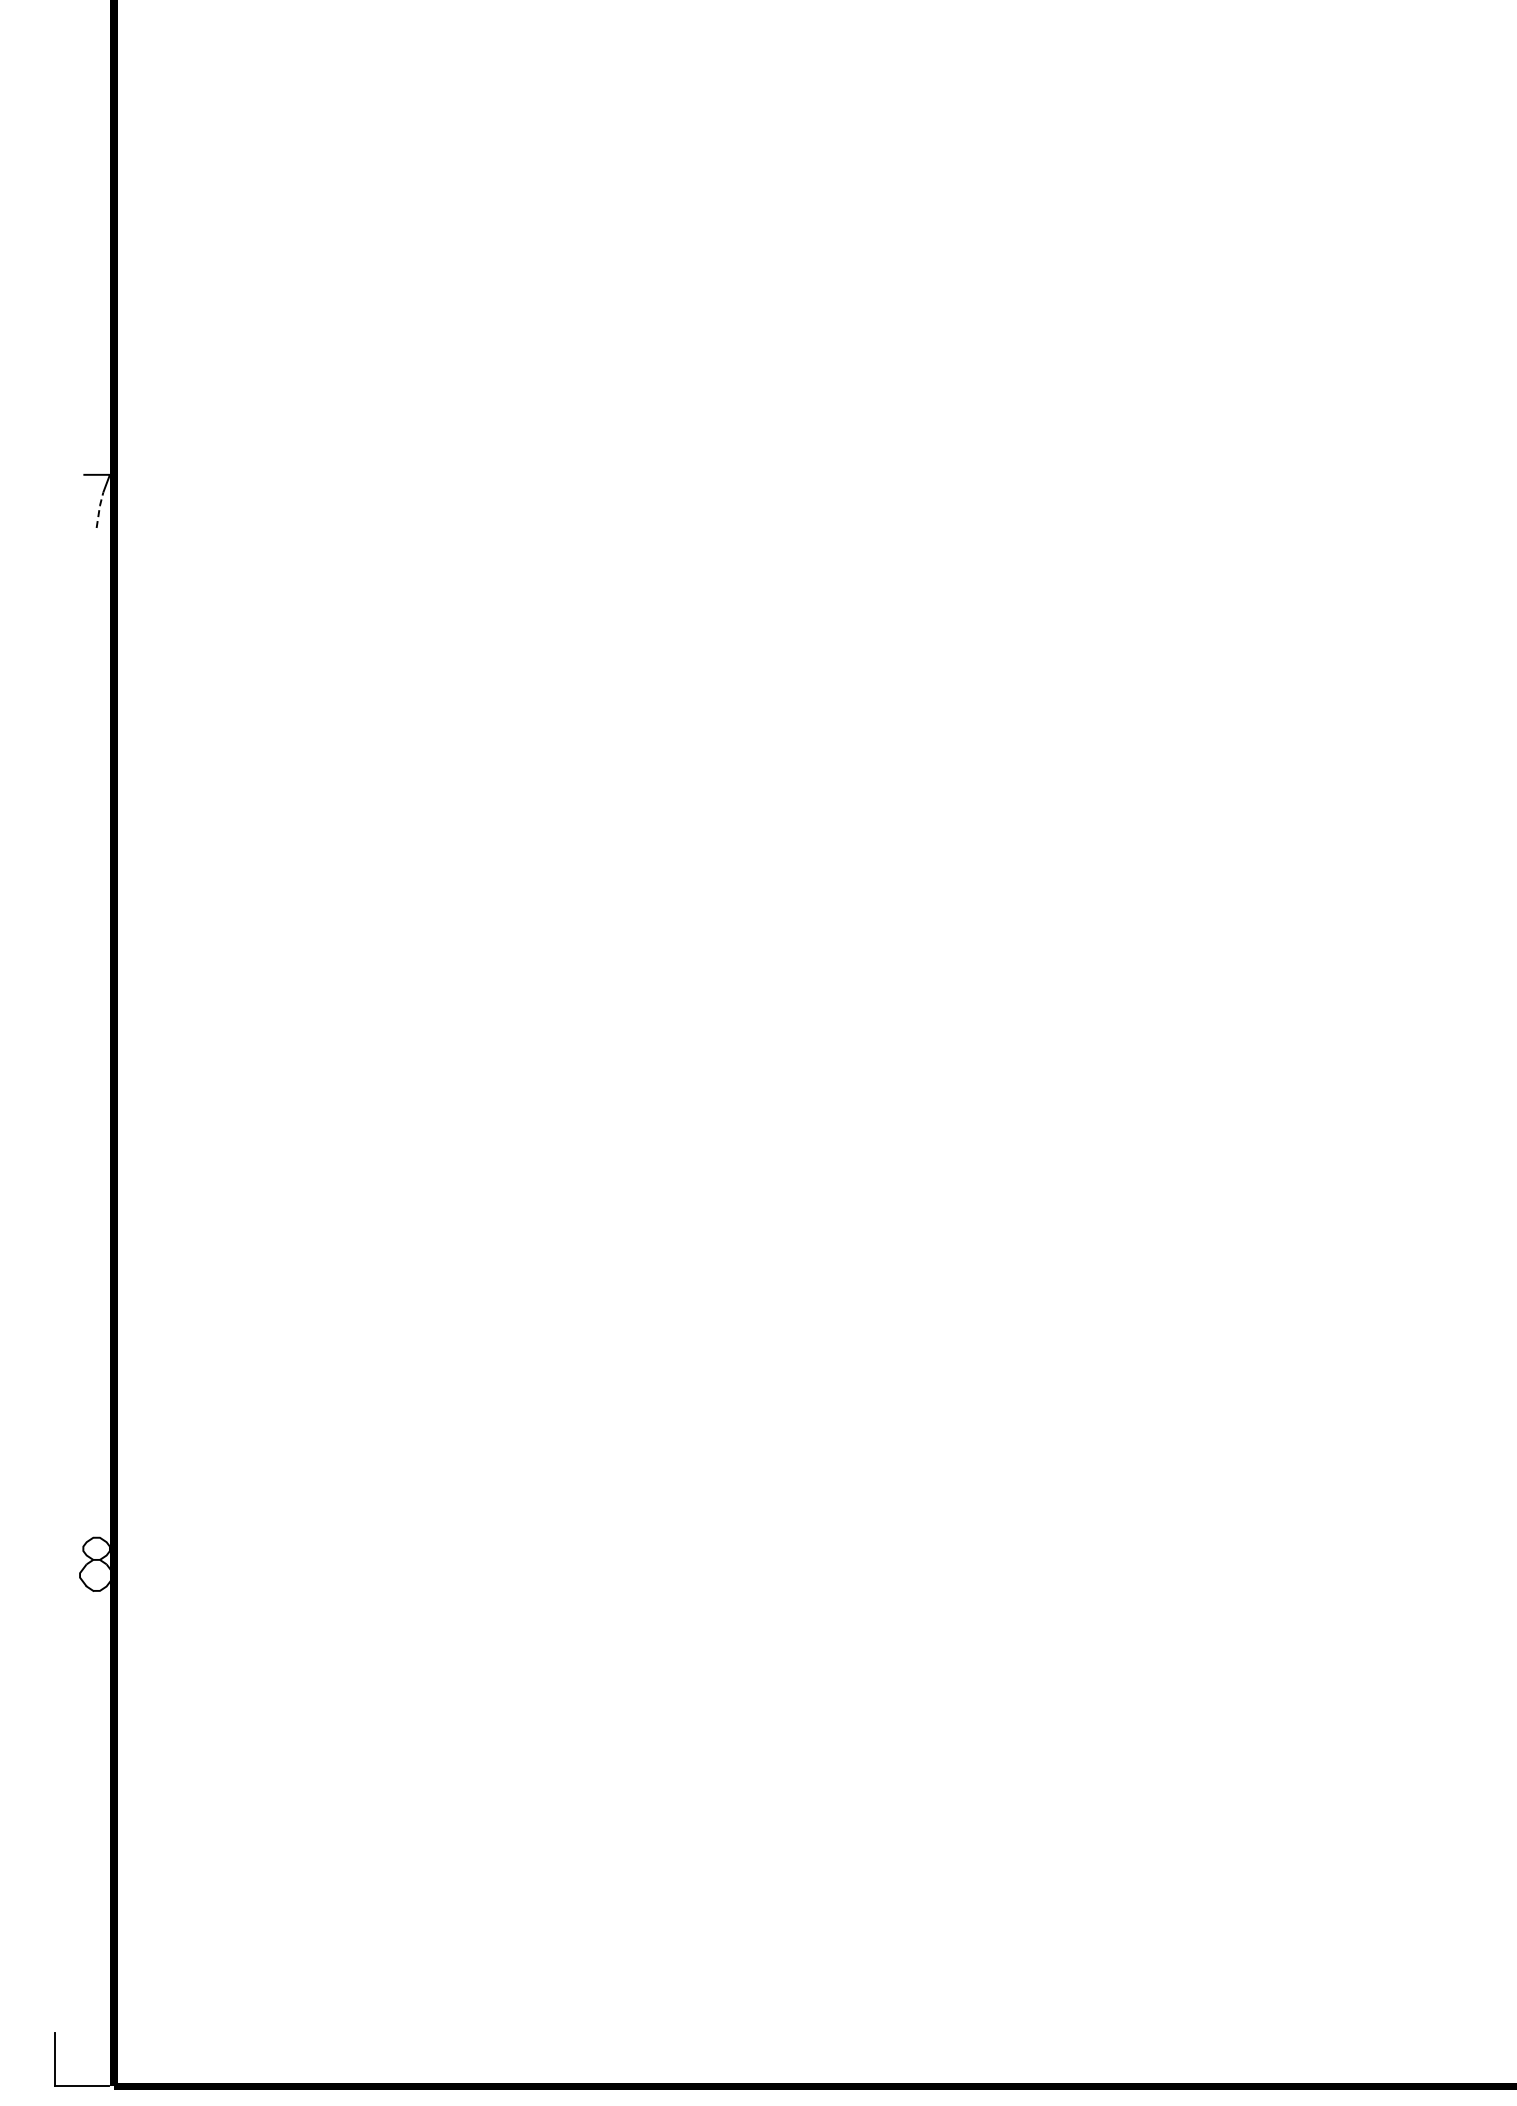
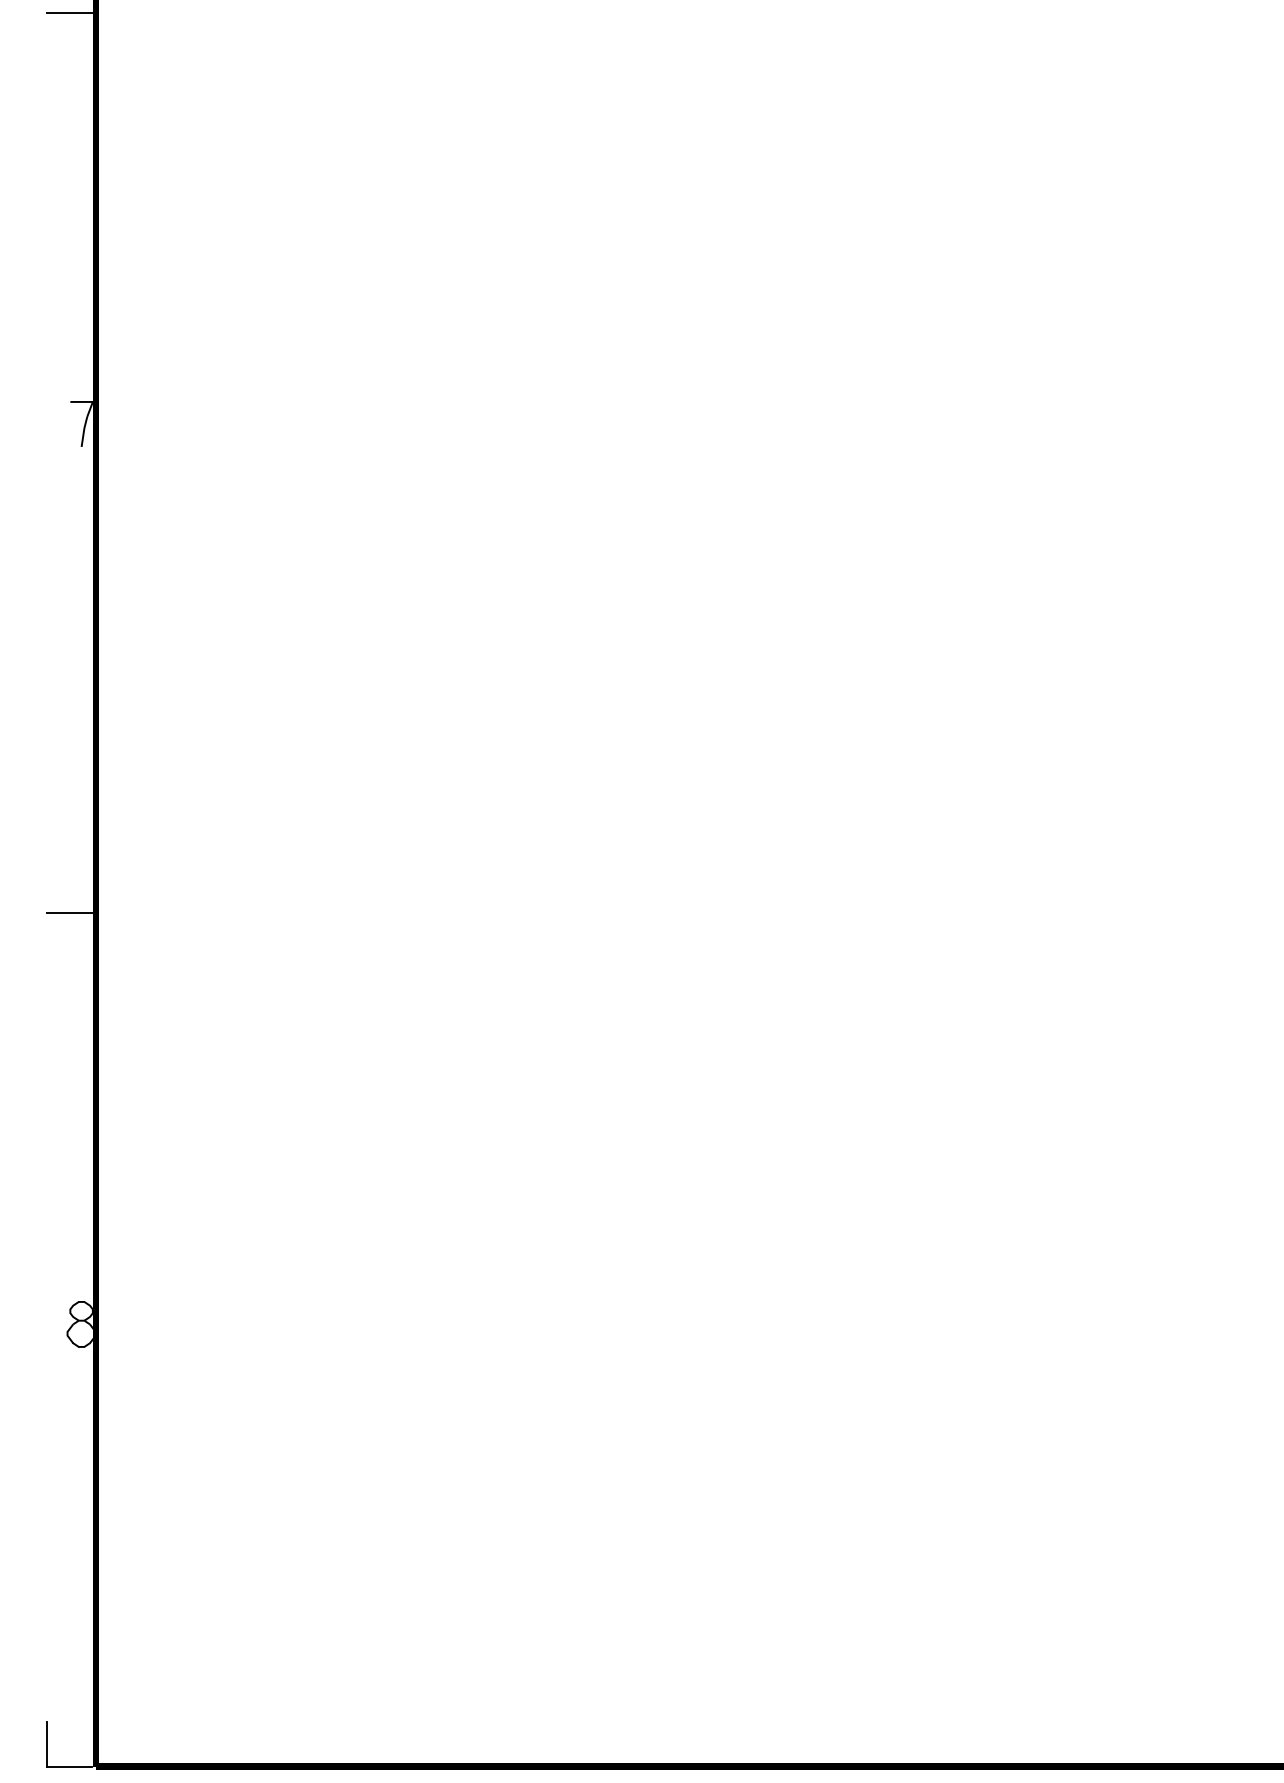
line: (83, 15) -> (70, 13), added
line: (99, 509) -> (84, 431), dashed -> solid
line: (83, 1078) -> (70, 913), added

